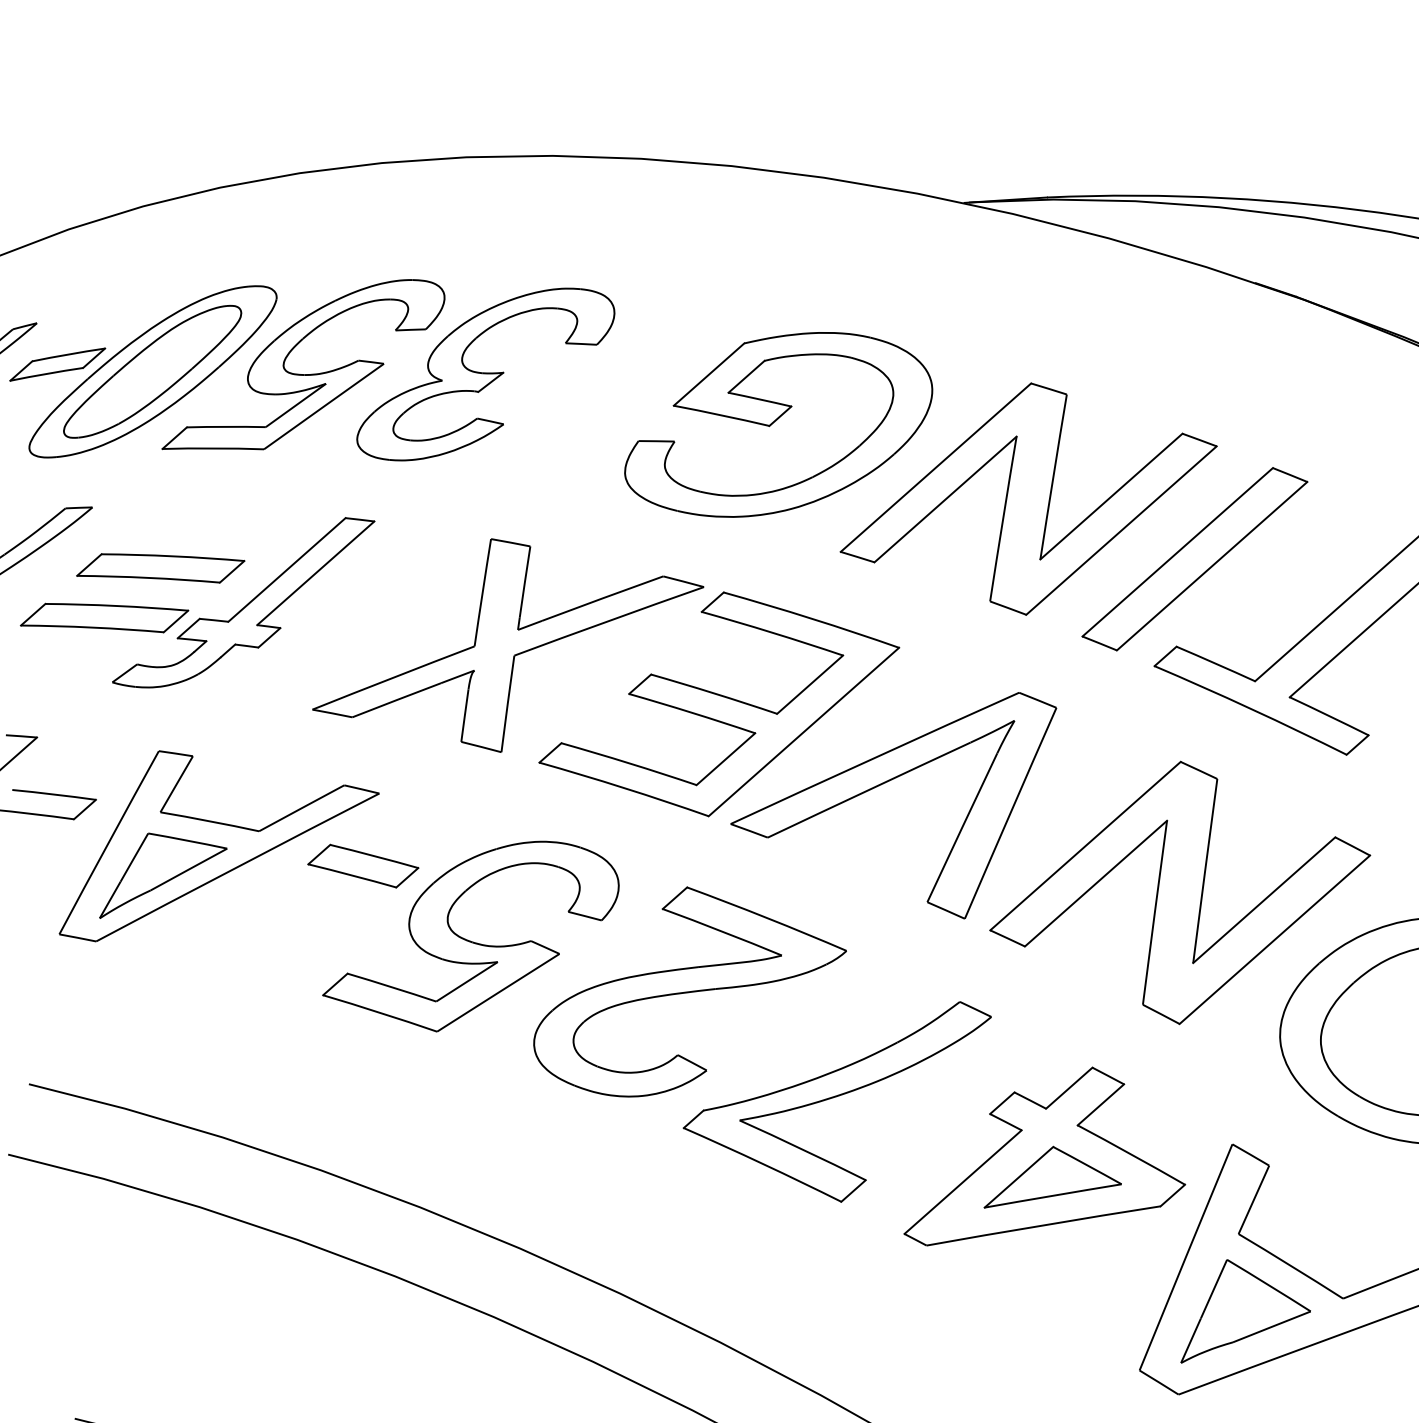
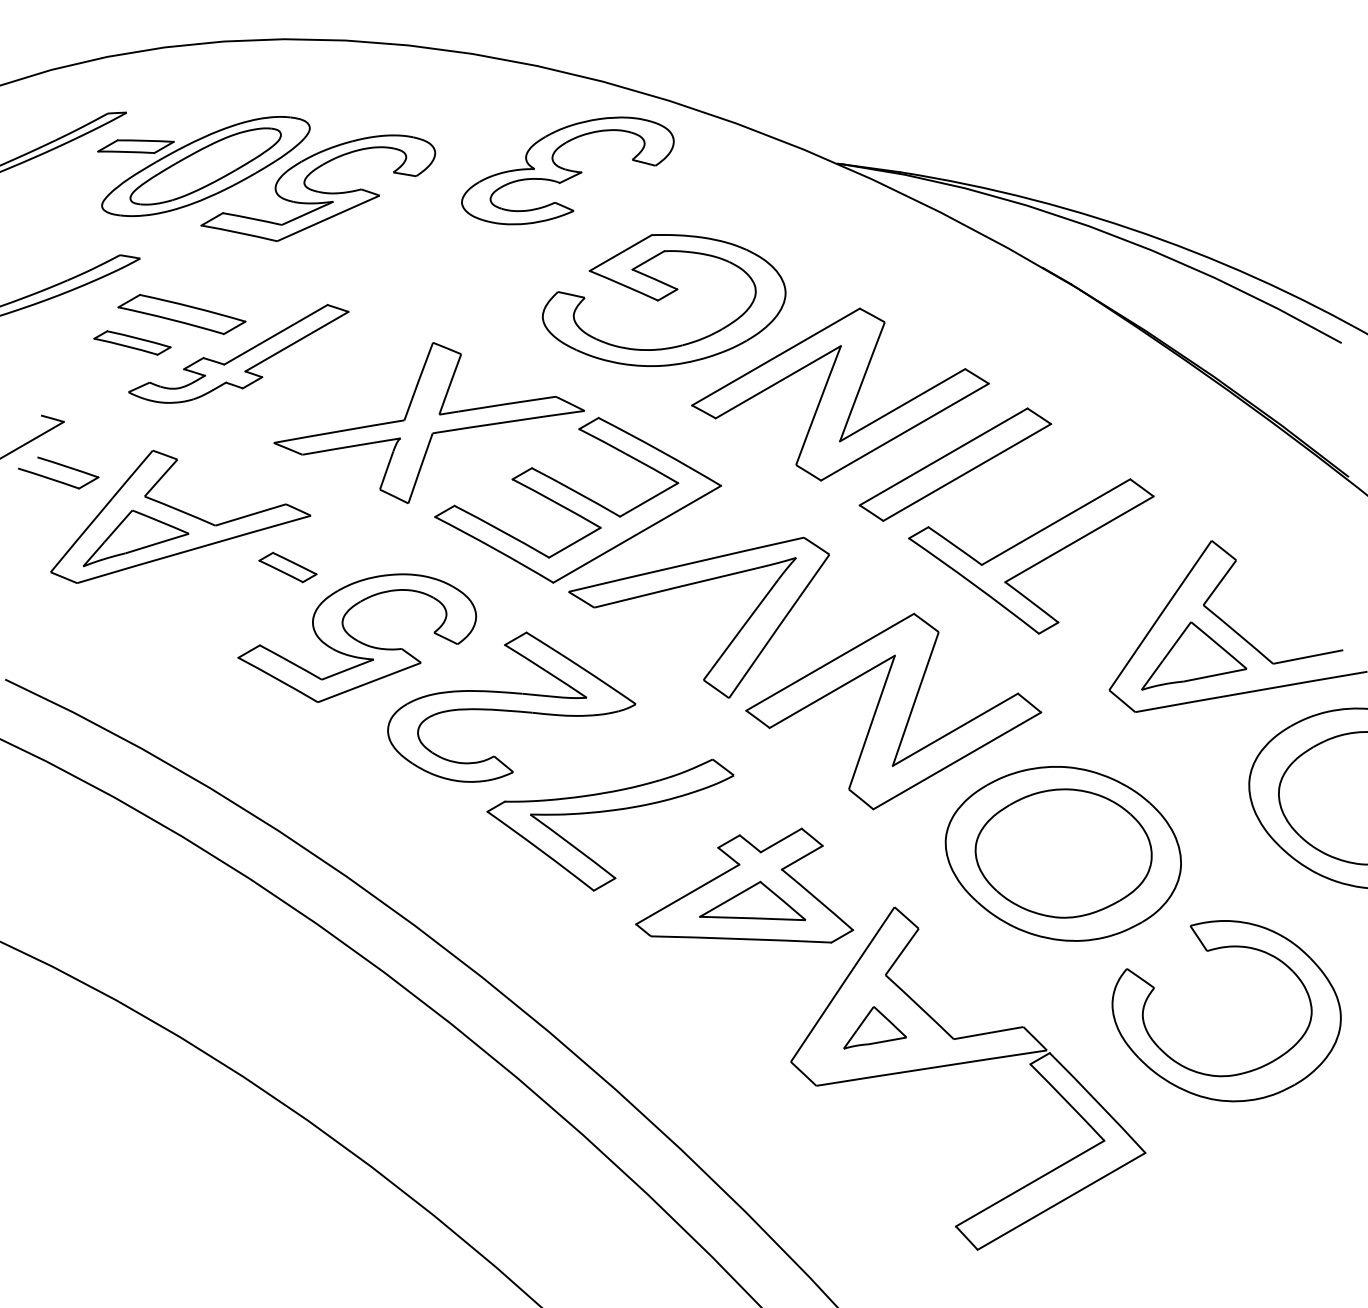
part: (484, 373) -> (567, 170), moved
part: (104, 617) -> (132, 342), size x0.6
part: (362, 866) -> (287, 567), size x0.7
part: (1238, 1304) -> (874, 1027), size x0.6

